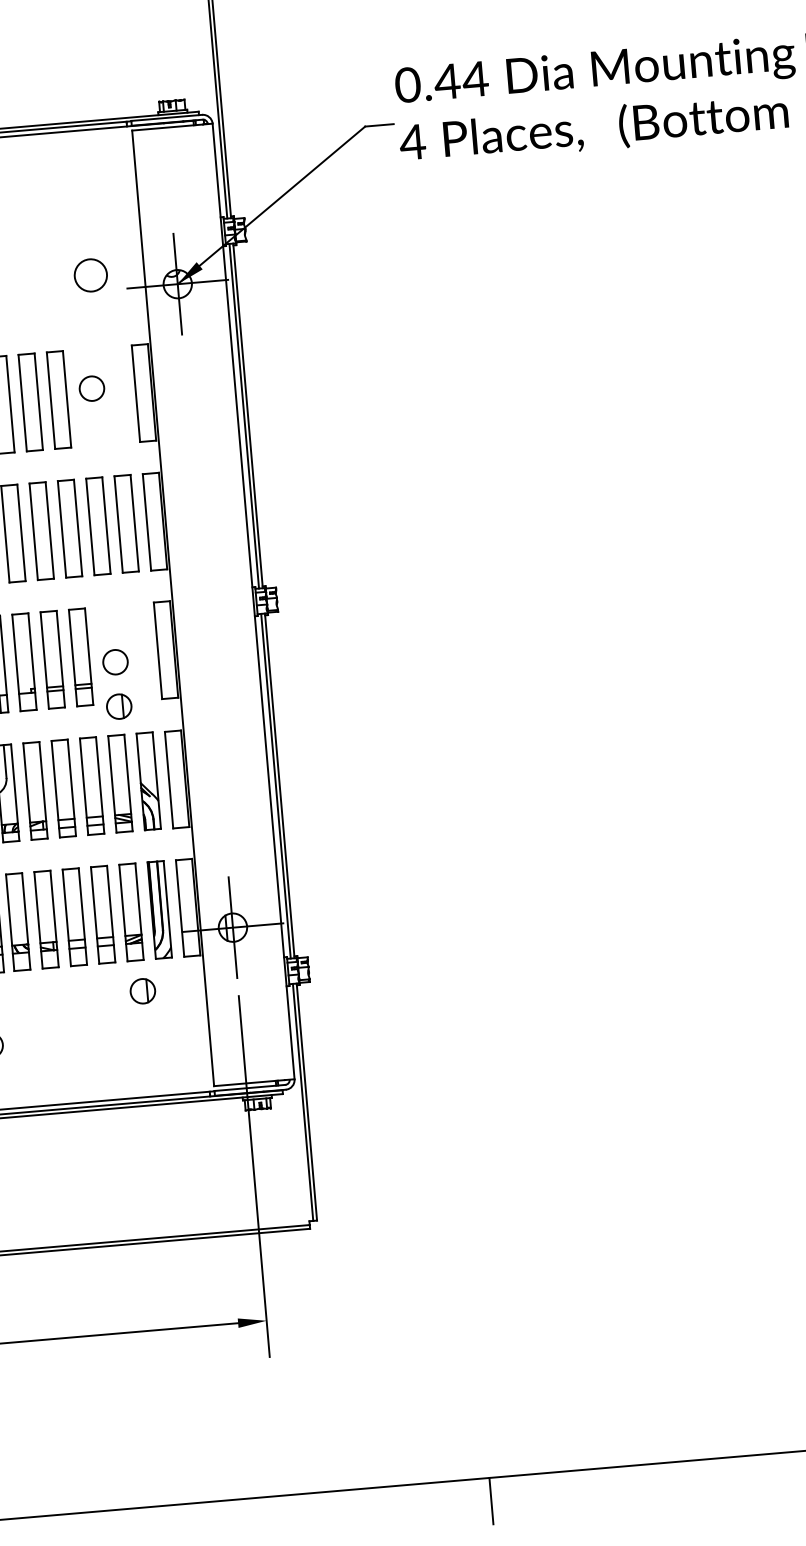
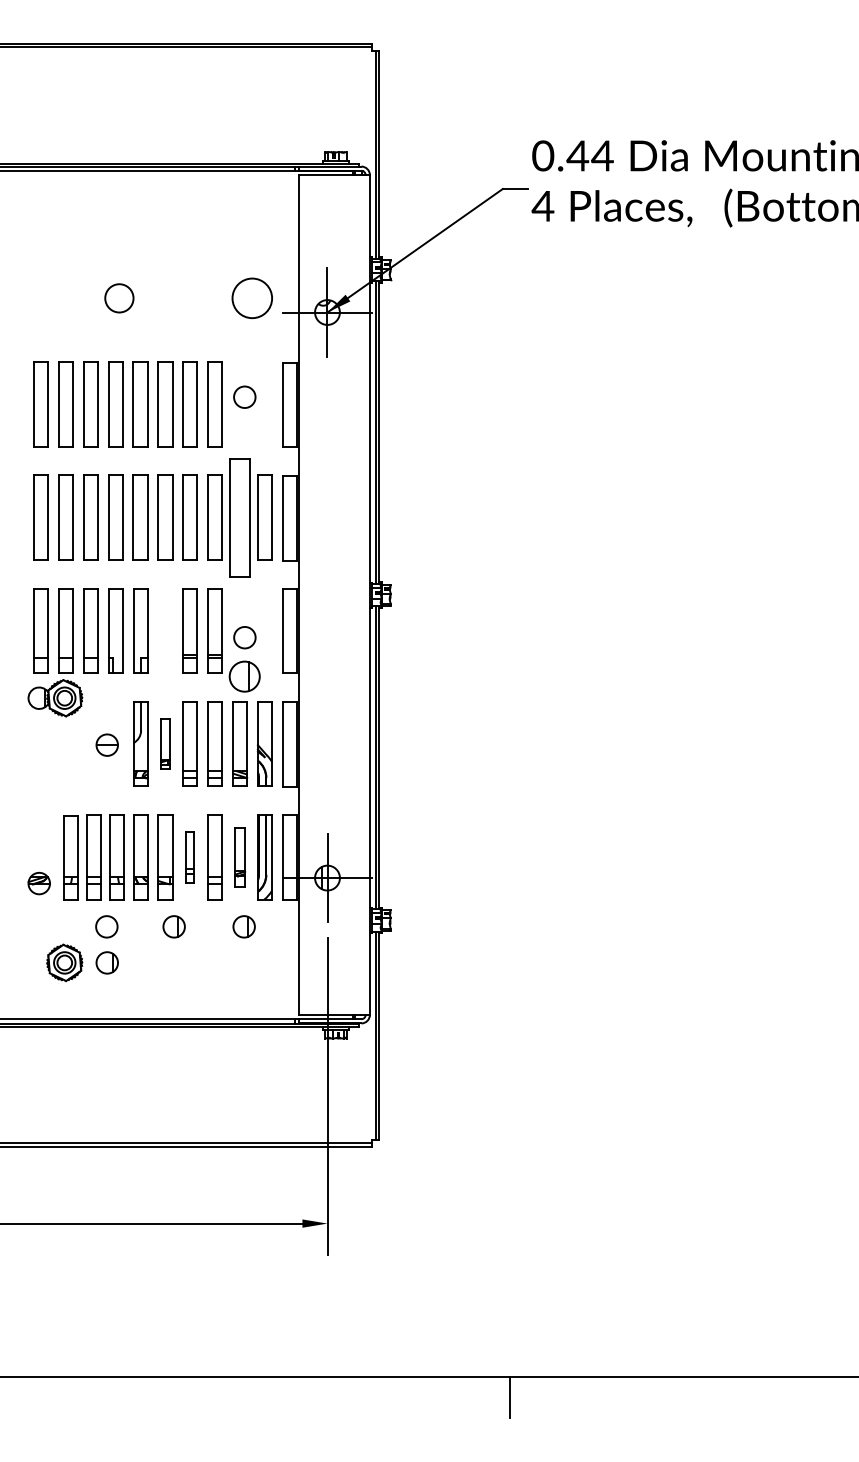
circle: (91, 275) -> (252, 298), size x1.4
part: (97, 526) -> (239, 517), size x1.4
part: (24, 661) -> (165, 630), removed
part: (118, 706) -> (244, 676), size x1.4
part: (35, 790) -> (165, 743), size x0.6
part: (131, 912) -> (240, 857), size x0.7
part: (73, 917) -> (189, 857), size x0.6
part: (62, 997) -> (173, 926), added

